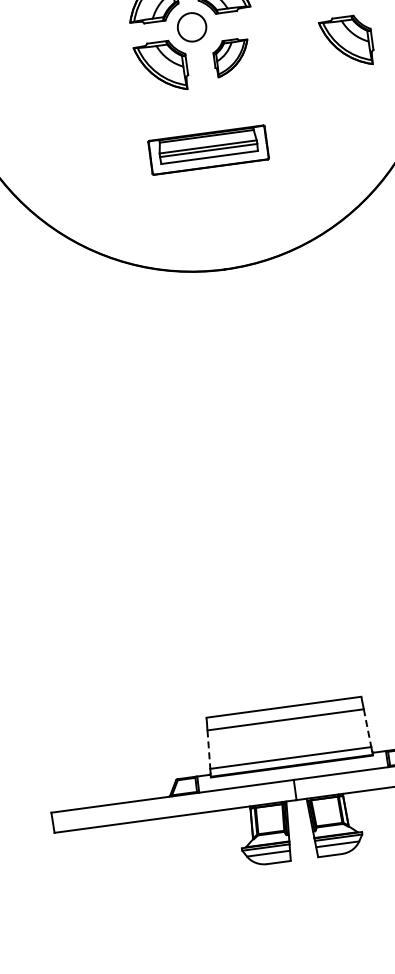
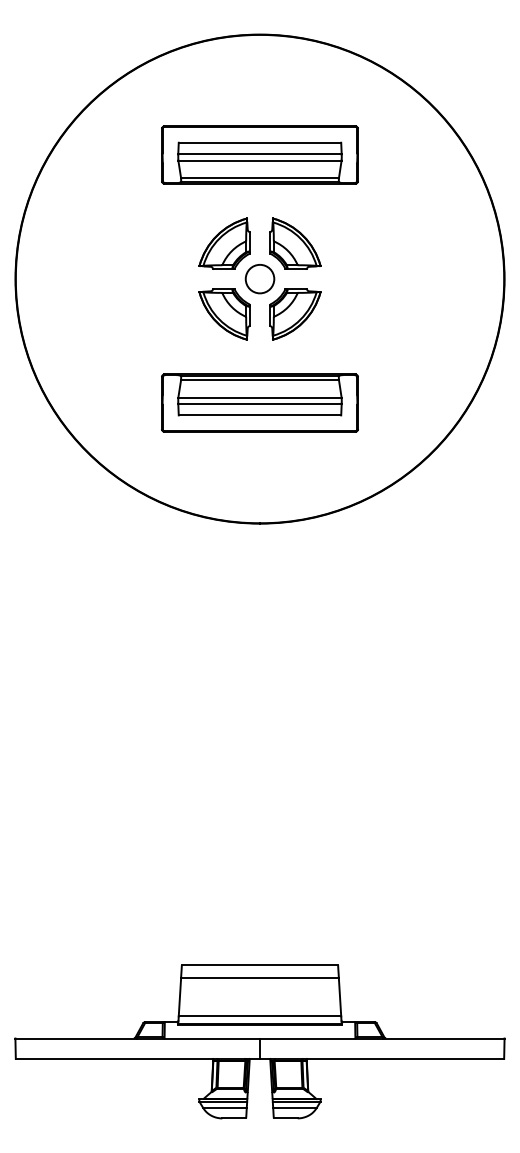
part: (346, 42) -> (411, 314), removed
part: (231, 57) -> (295, 314), size x1.43
part: (208, 149) -> (259, 402), size x1.67
line: (368, 728) -> (340, 997), dashed -> solid
line: (208, 750) -> (179, 997), dashed -> solid

